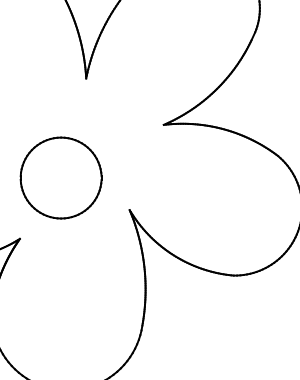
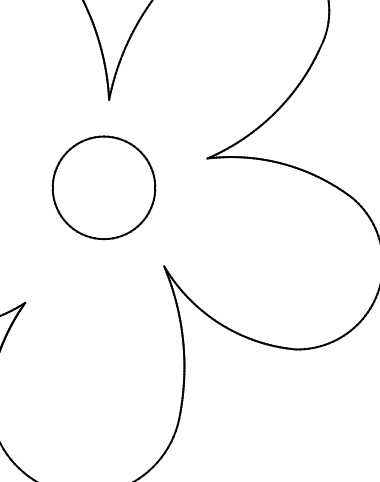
part: (60, 177) -> (103, 187), moved

